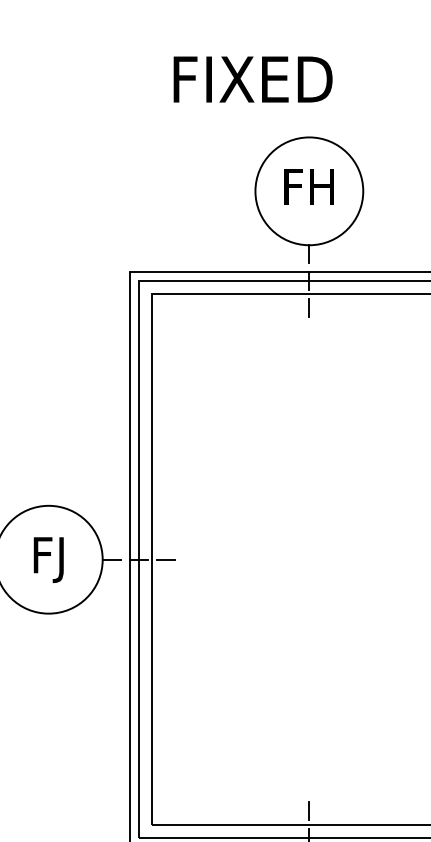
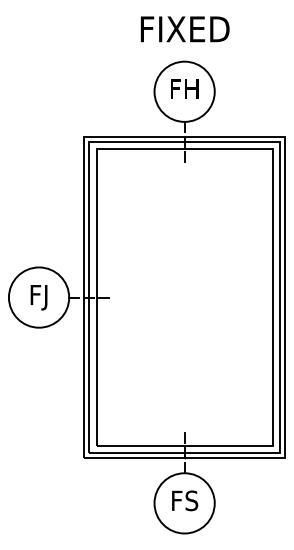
text: (251, 79) -> (184, 29), moved

